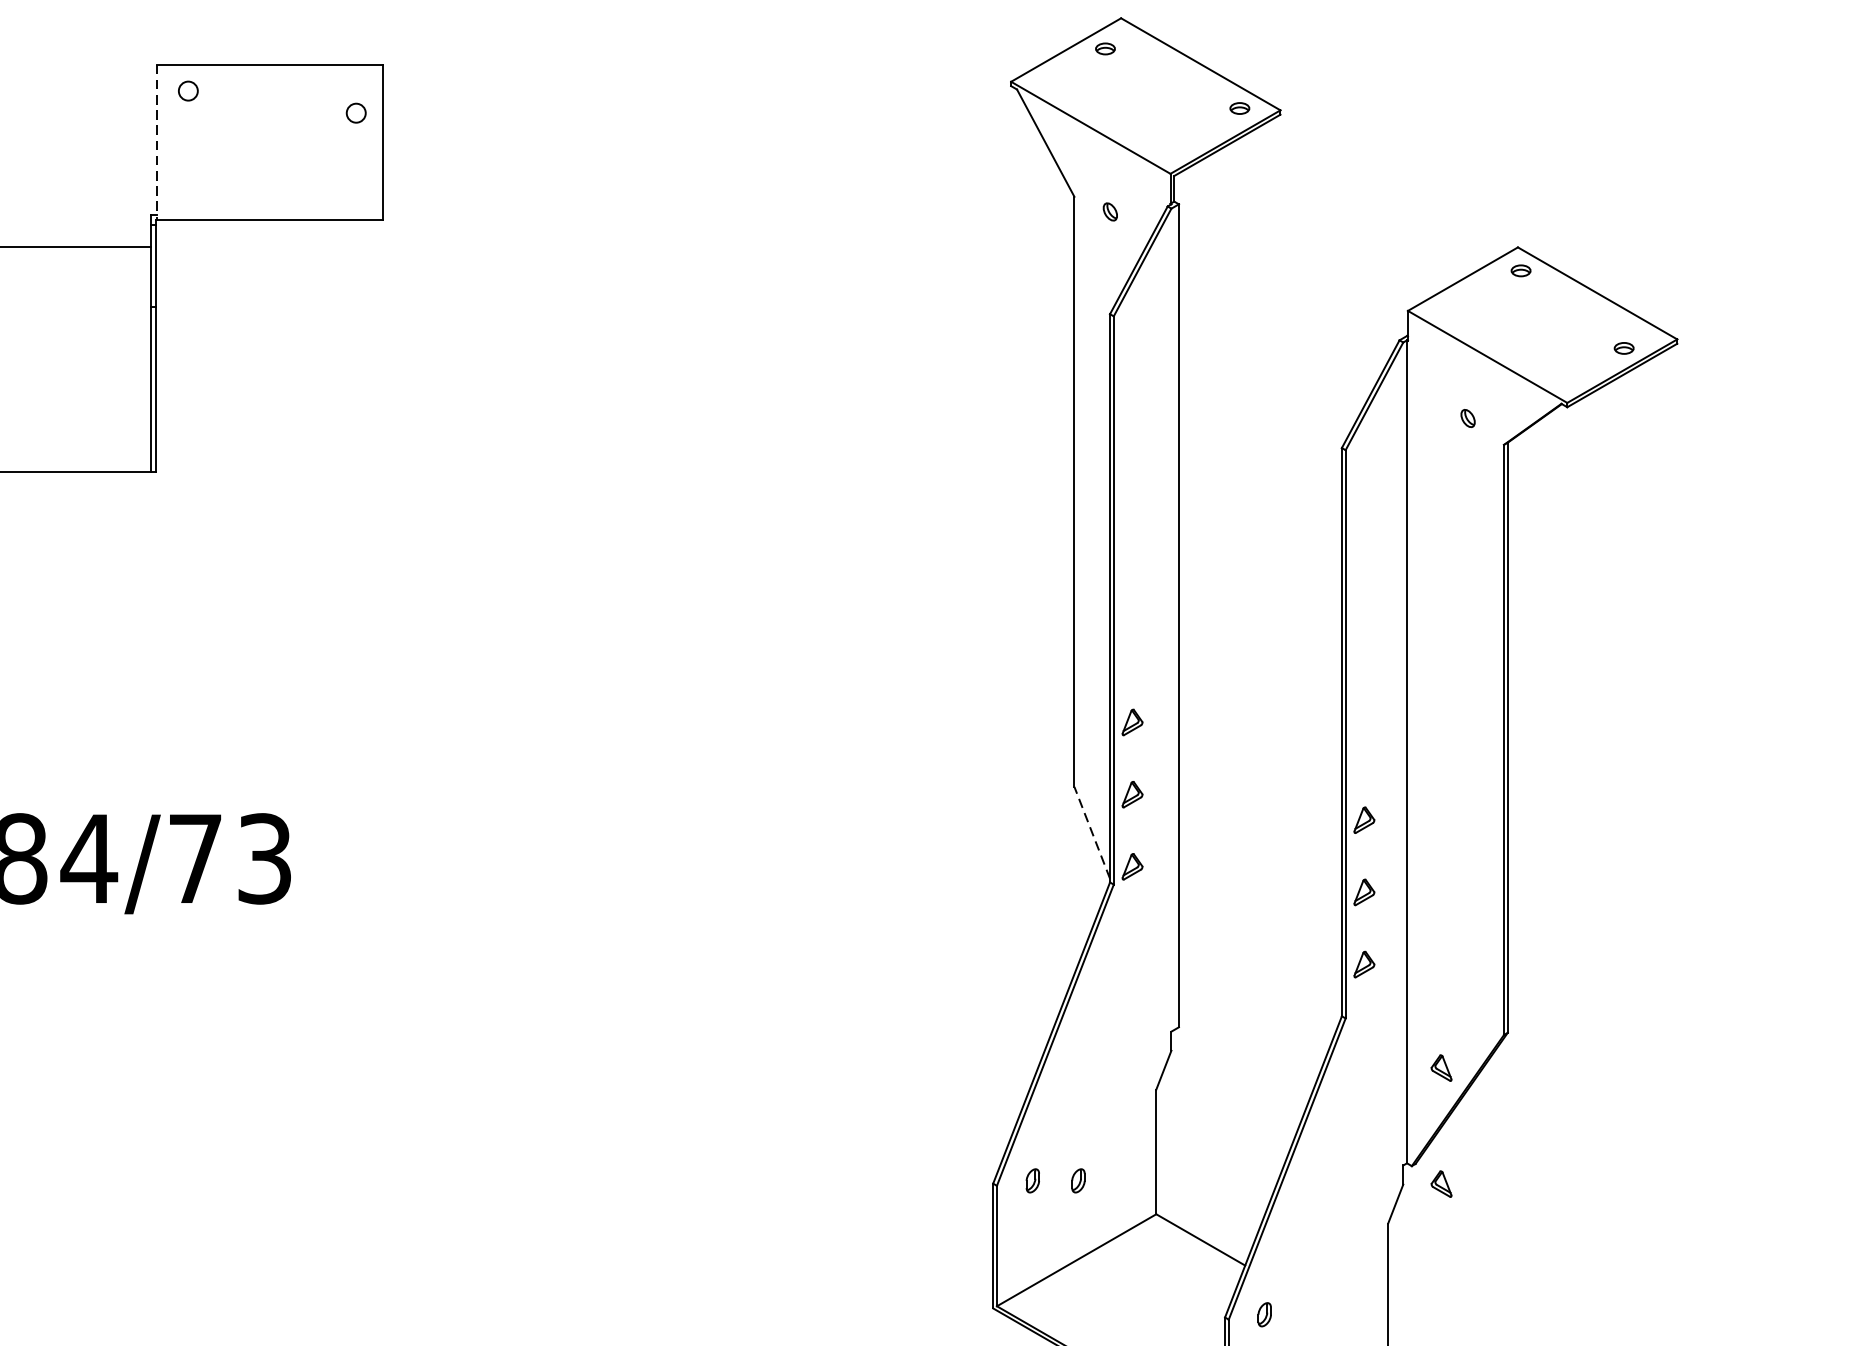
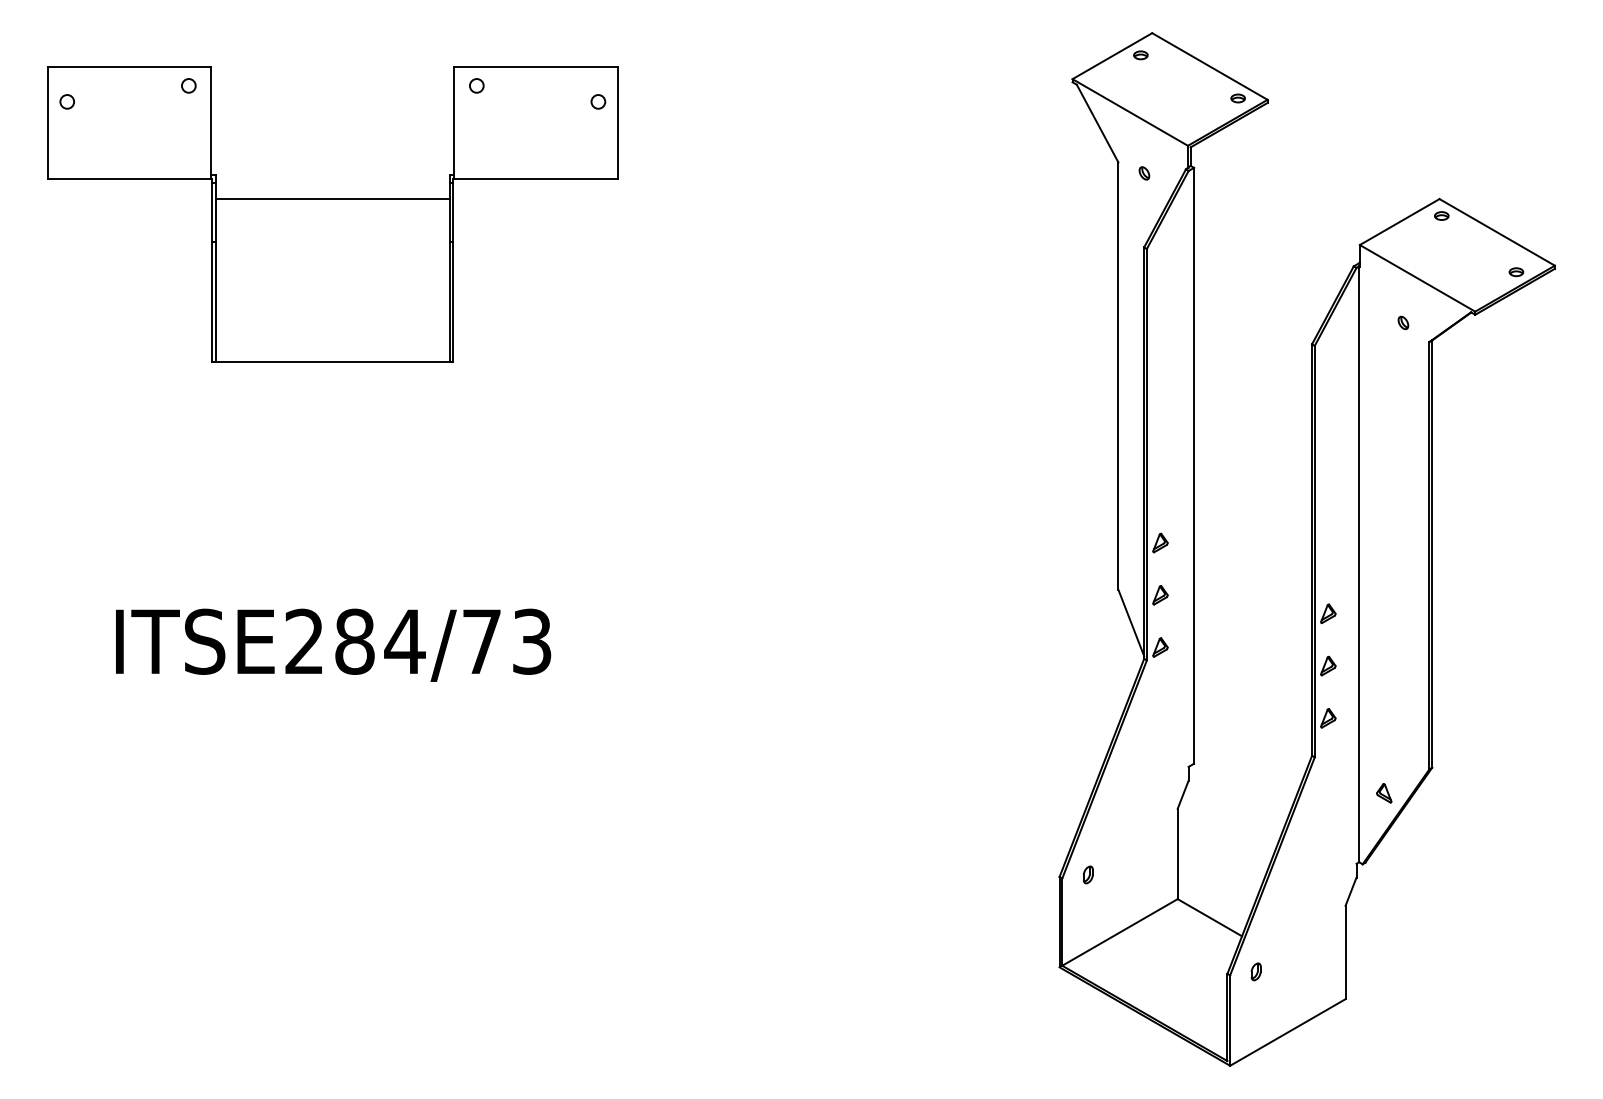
line: (157, 143) -> (454, 123), dashed -> solid
line: (1092, 832) -> (1131, 622), dashed -> solid
part: (1078, 1180) -> (1121, 874), removed
part: (1441, 1184) -> (1384, 877), removed

